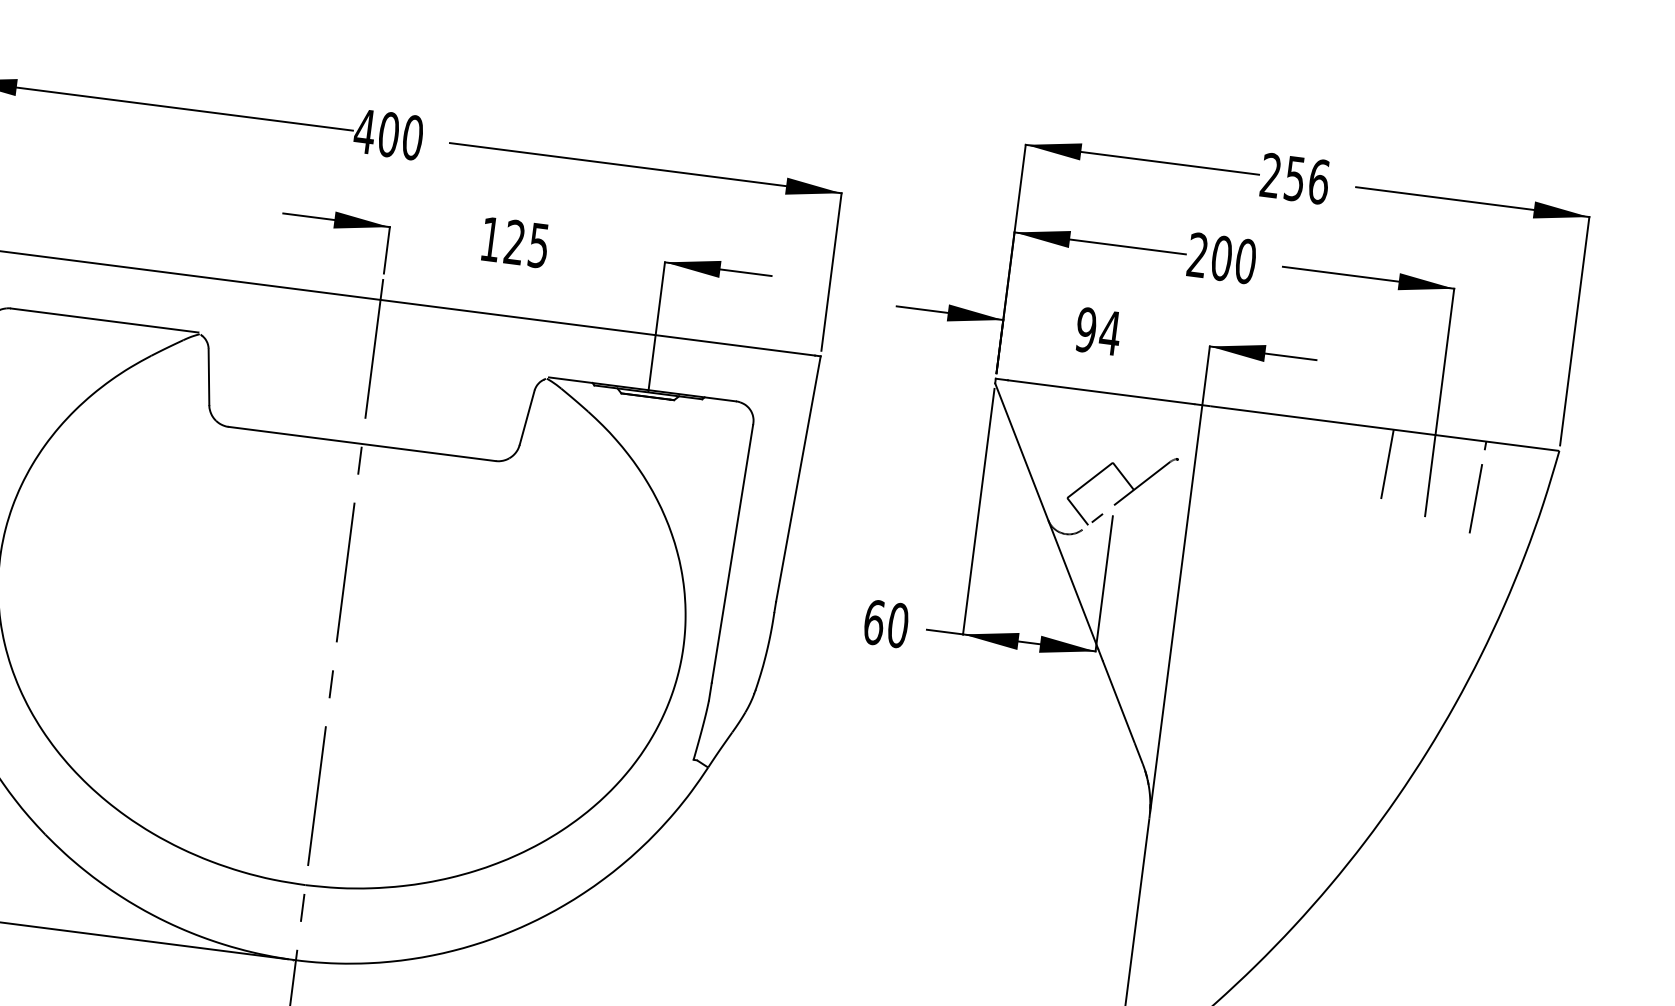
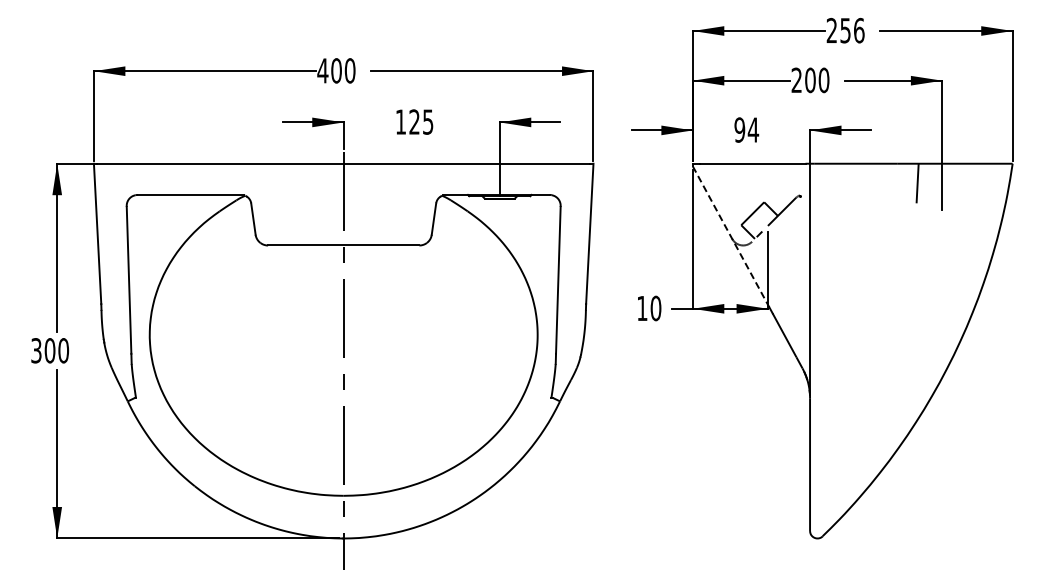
line: (1477, 486) -> (969, 189), removed
line: (1047, 517) -> (731, 237), solid -> dashed
text: (874, 622) -> (642, 308), 60 -> 10

